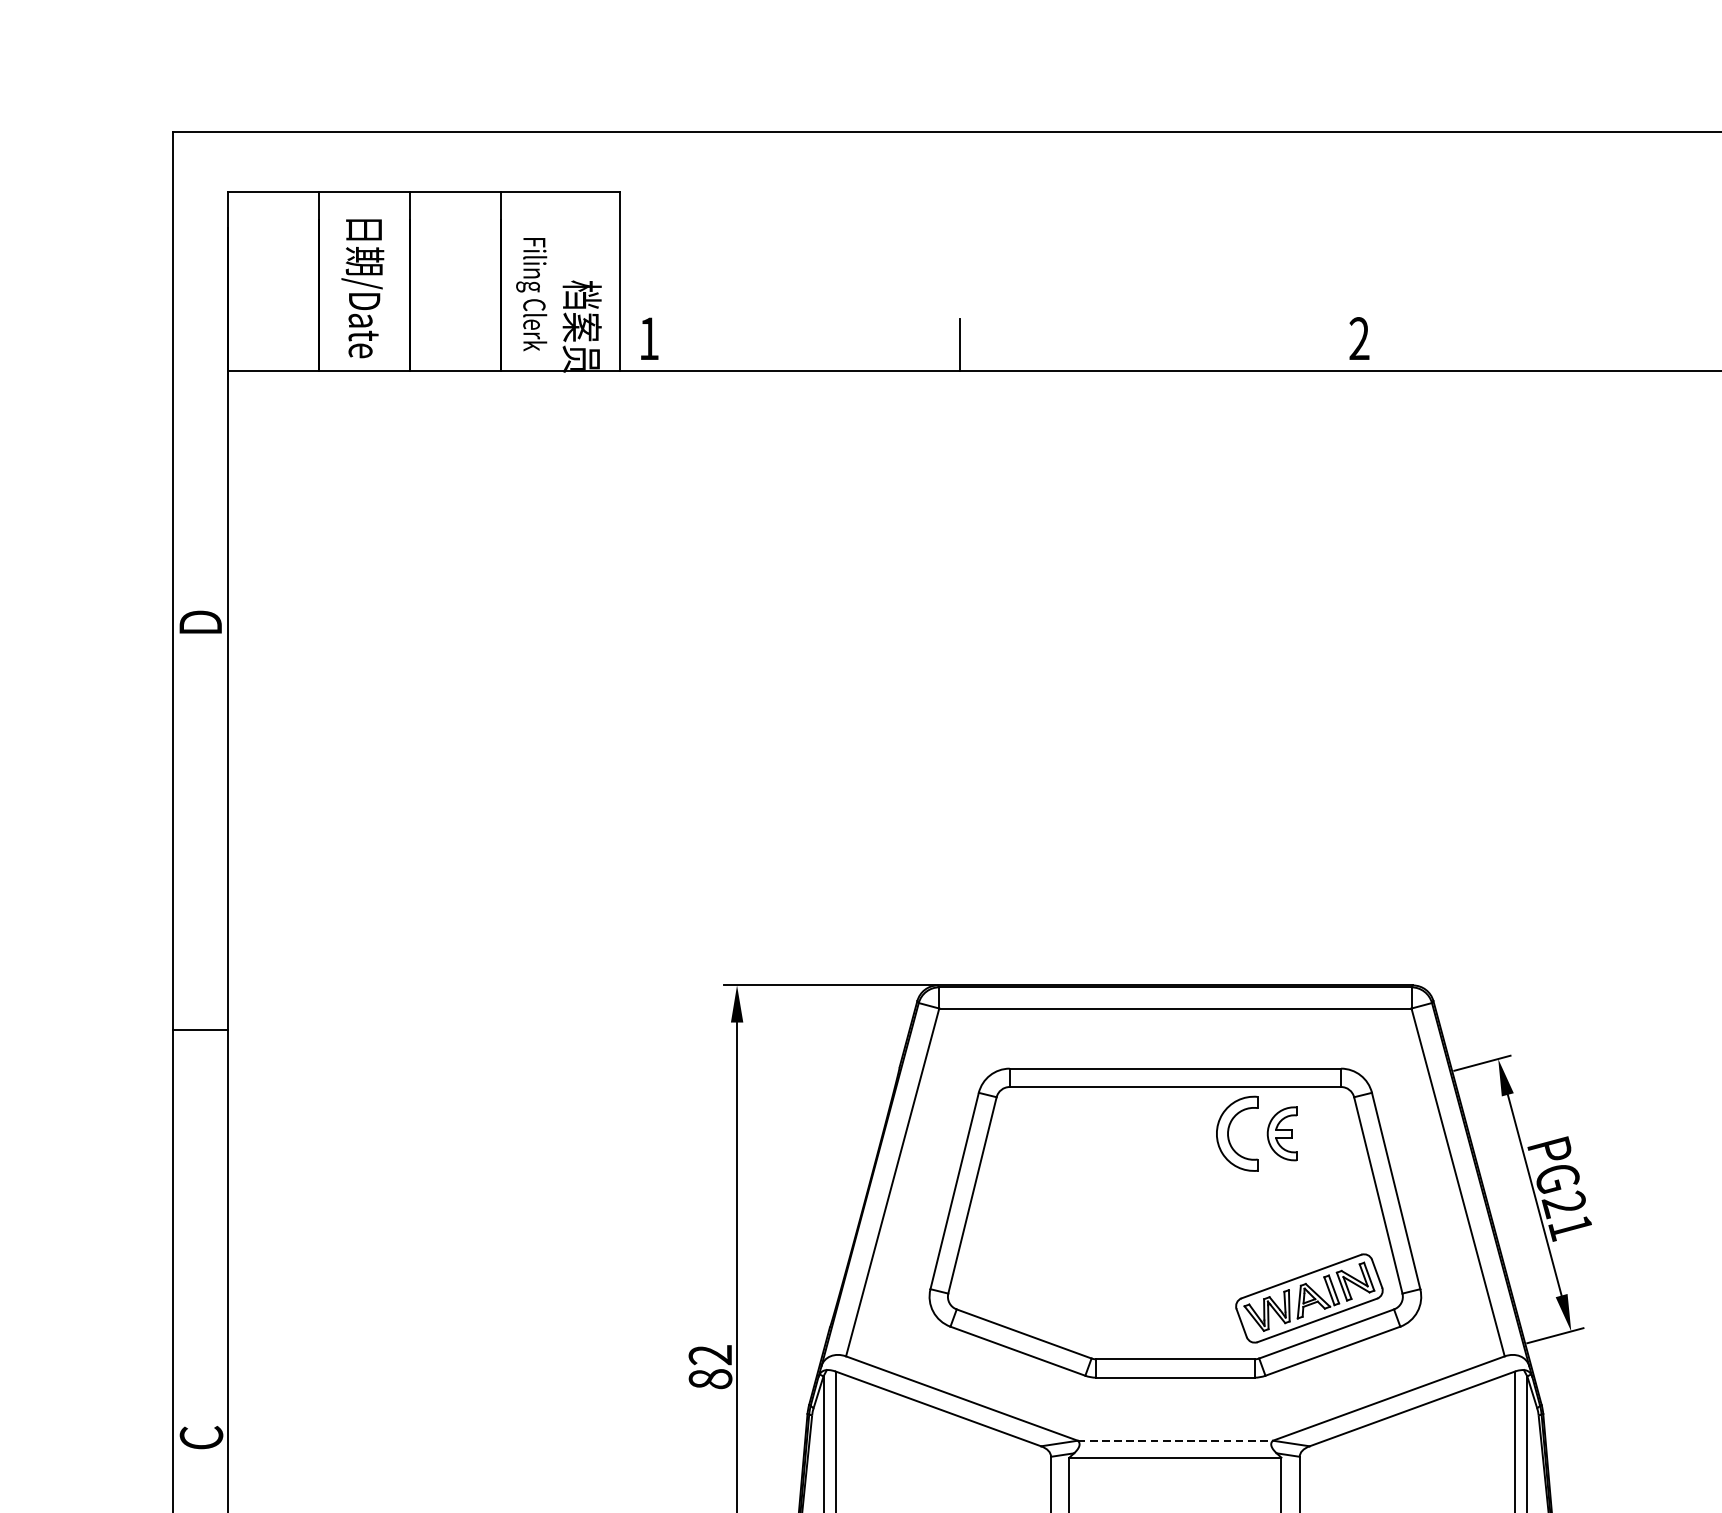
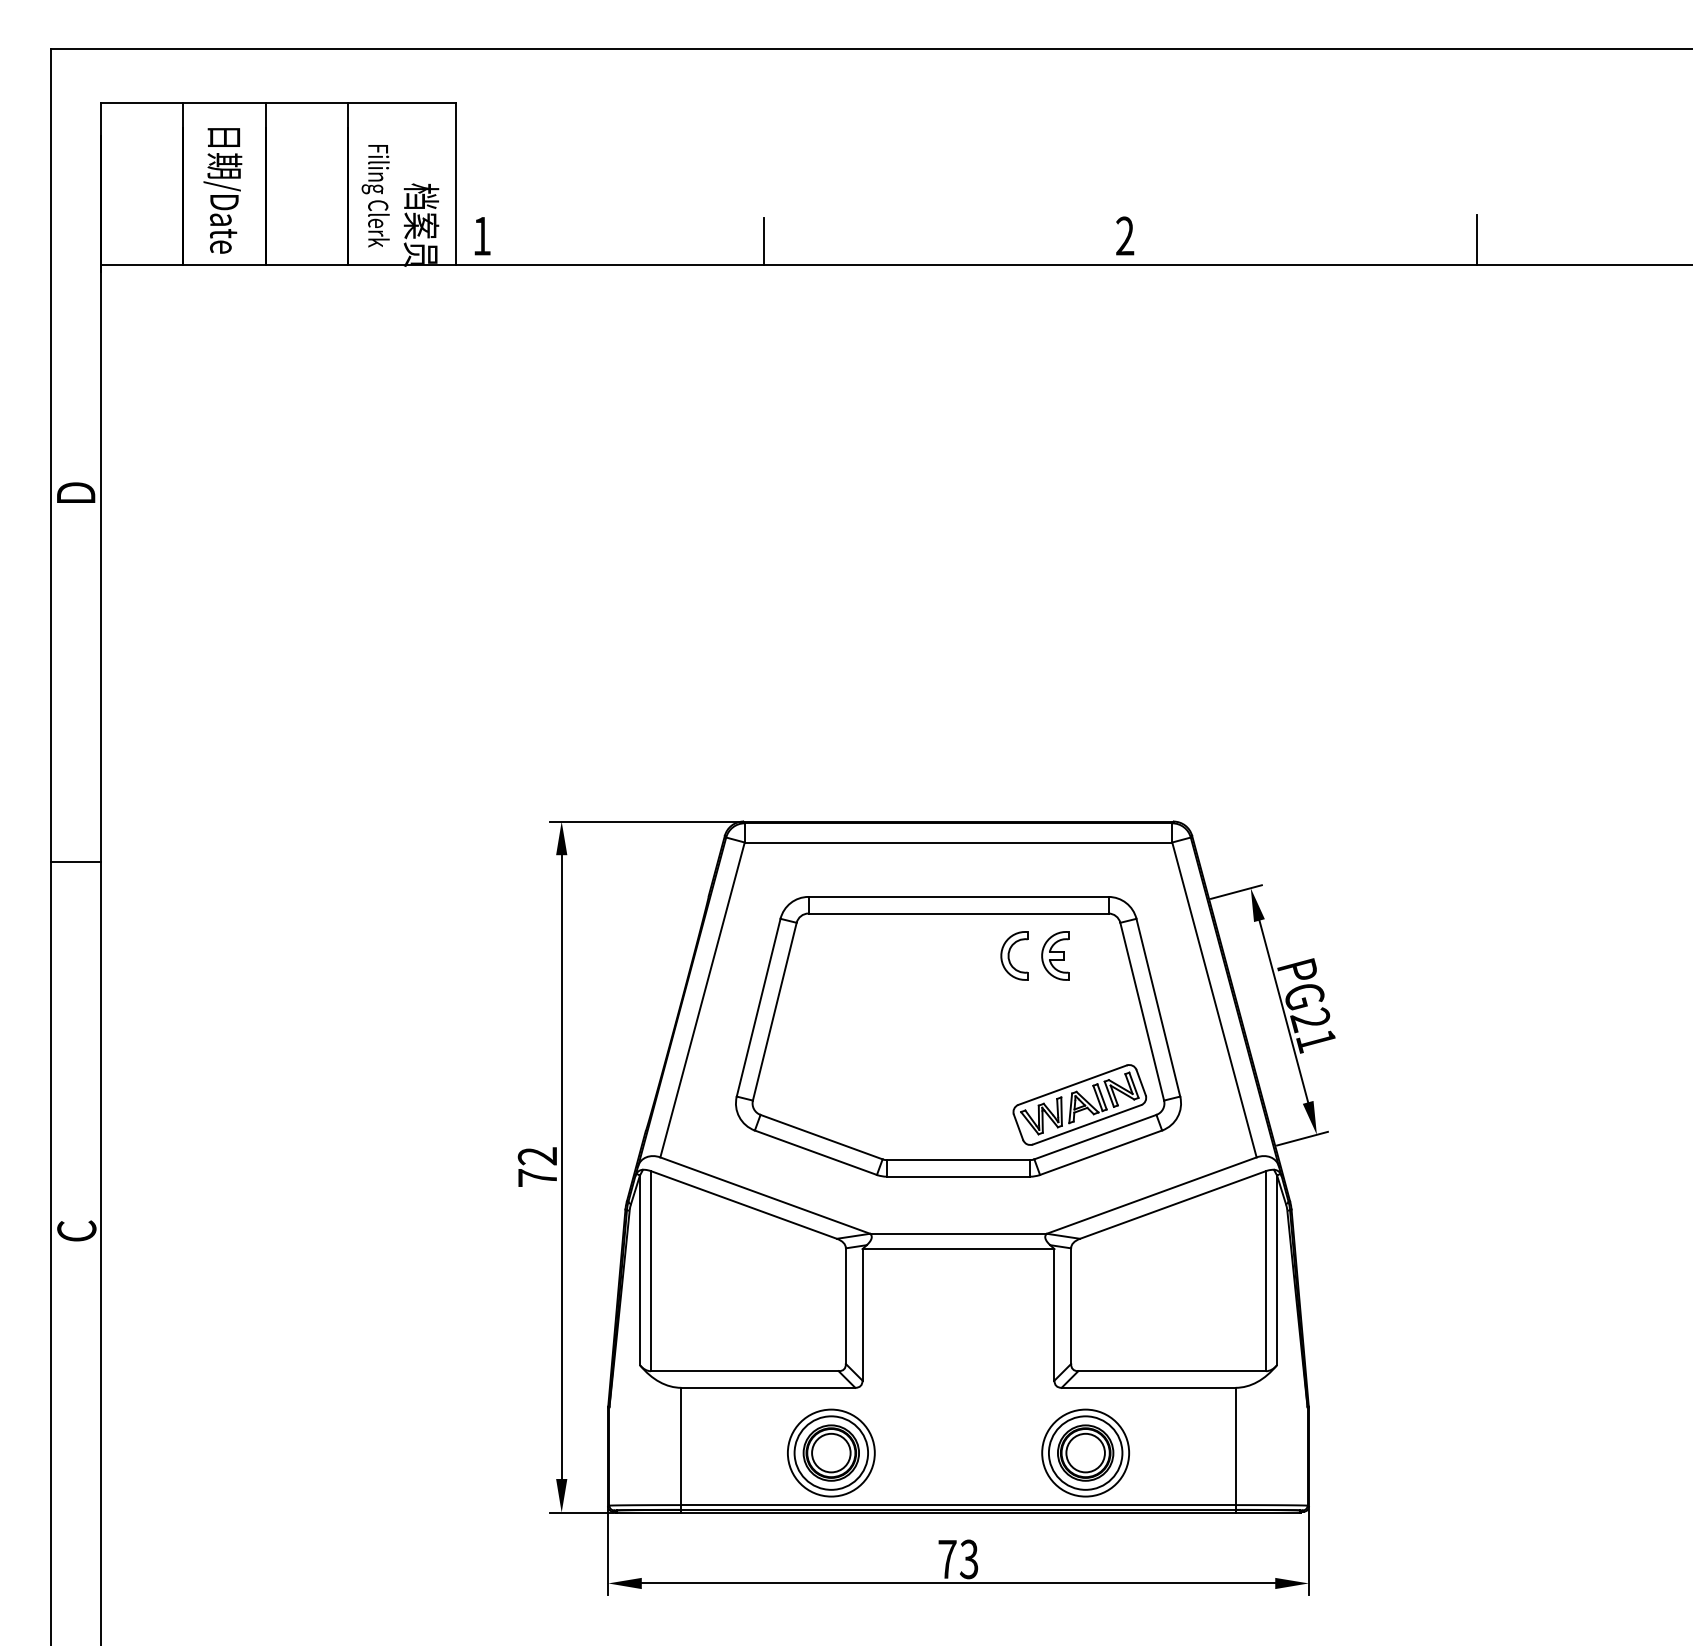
part: (1237, 1133) -> (1014, 955), size x0.71
text: (710, 1378) -> (537, 1177), 82 -> 72
line: (1176, 1440) -> (959, 1233), dashed -> solid

